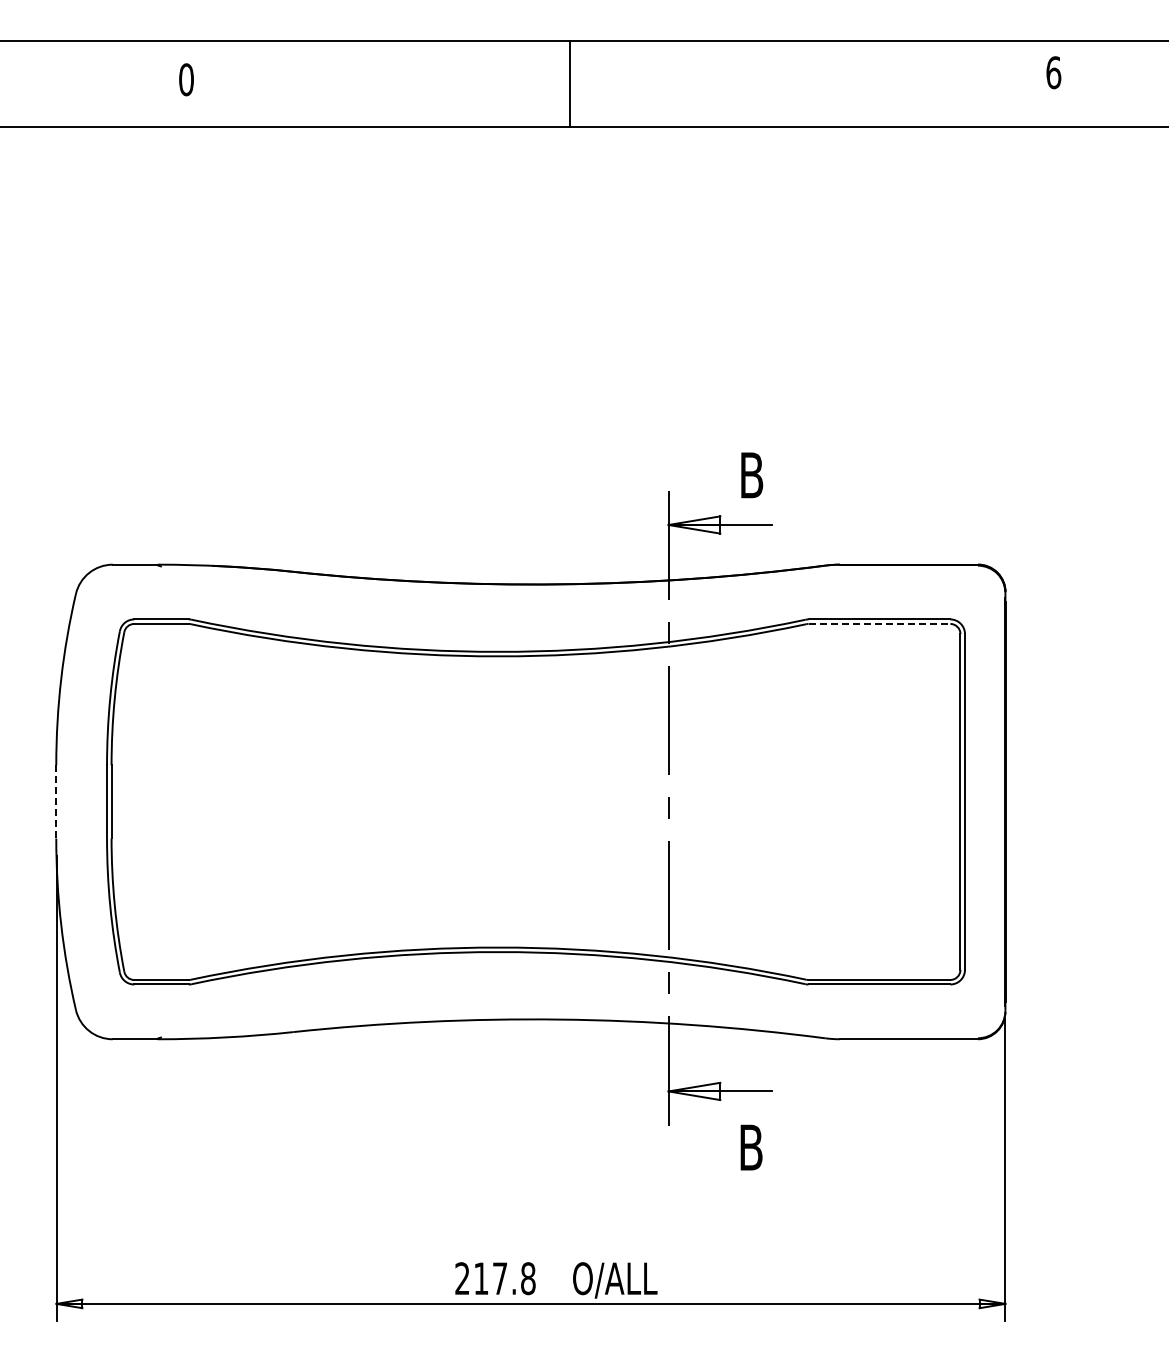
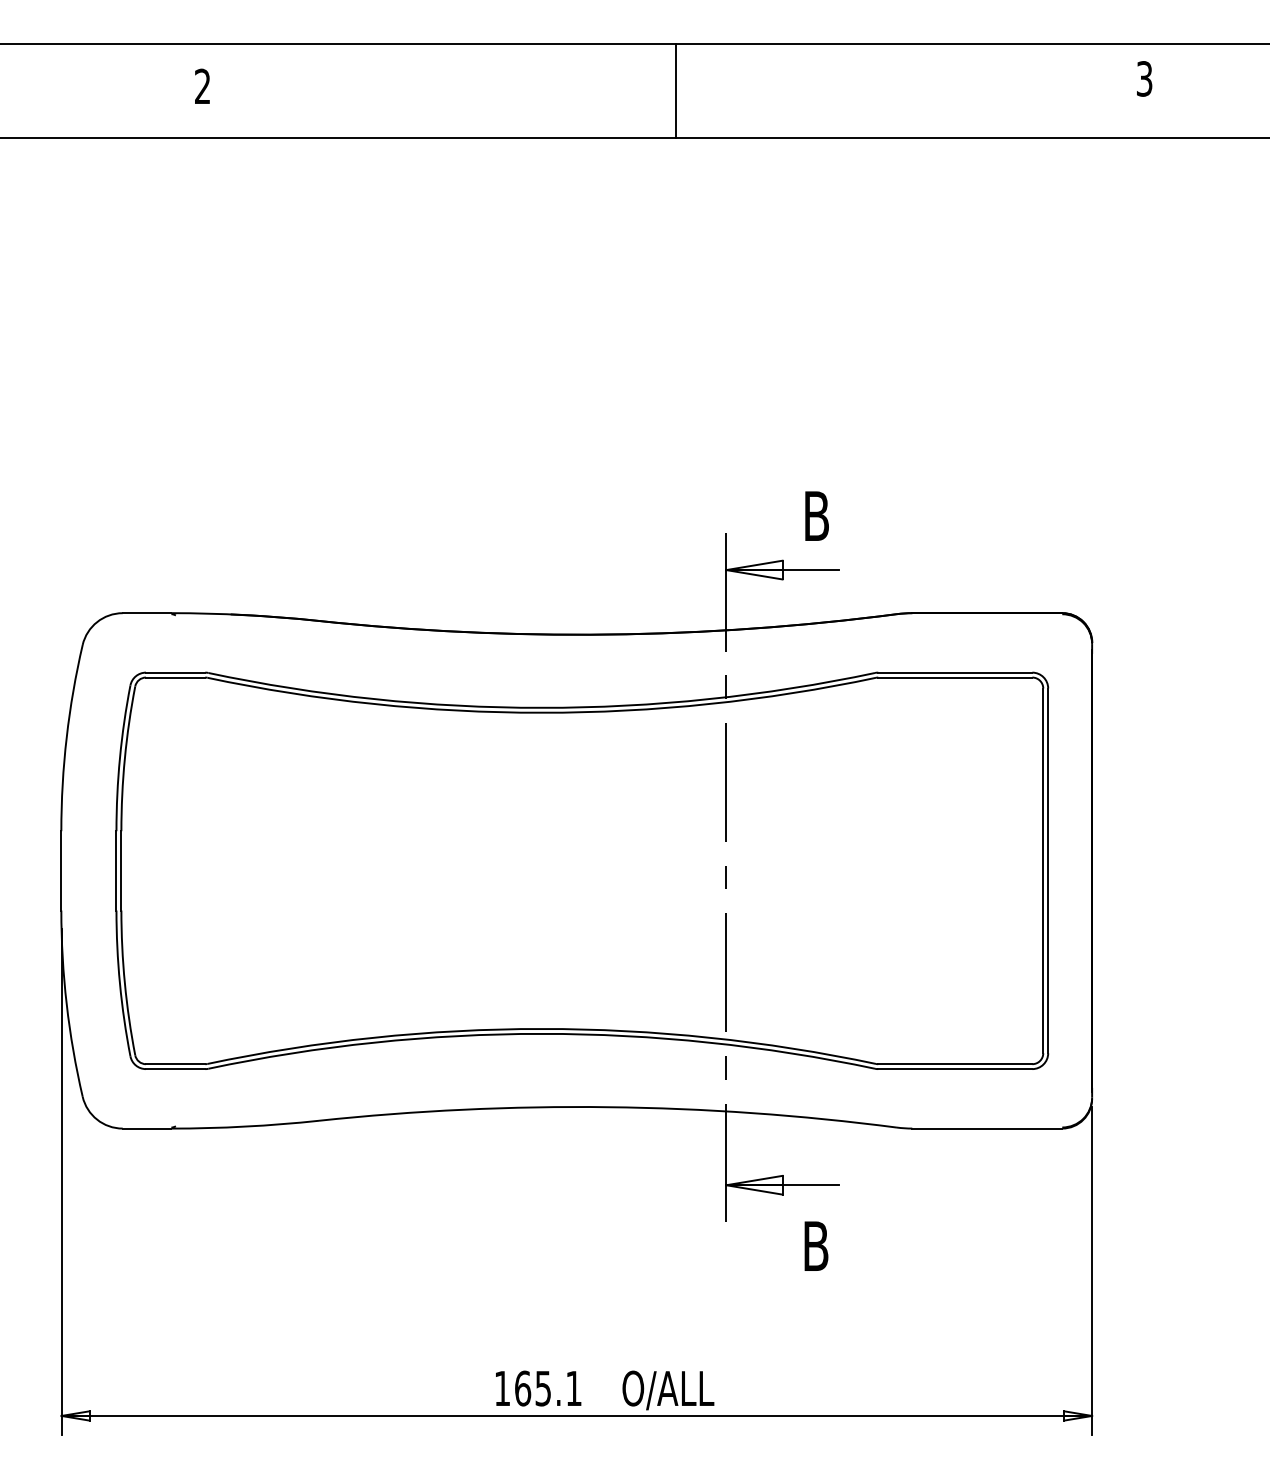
text: (1053, 72) -> (1144, 78), 6 -> 3
text: (186, 79) -> (202, 86), 0 -> 2
line: (569, 83) -> (676, 90), moved
line: (879, 623) -> (955, 677), dashed -> solid
line: (56, 801) -> (61, 870), dashed -> solid
text: (495, 1278) -> (538, 1388), 217.8 -> 165.1

